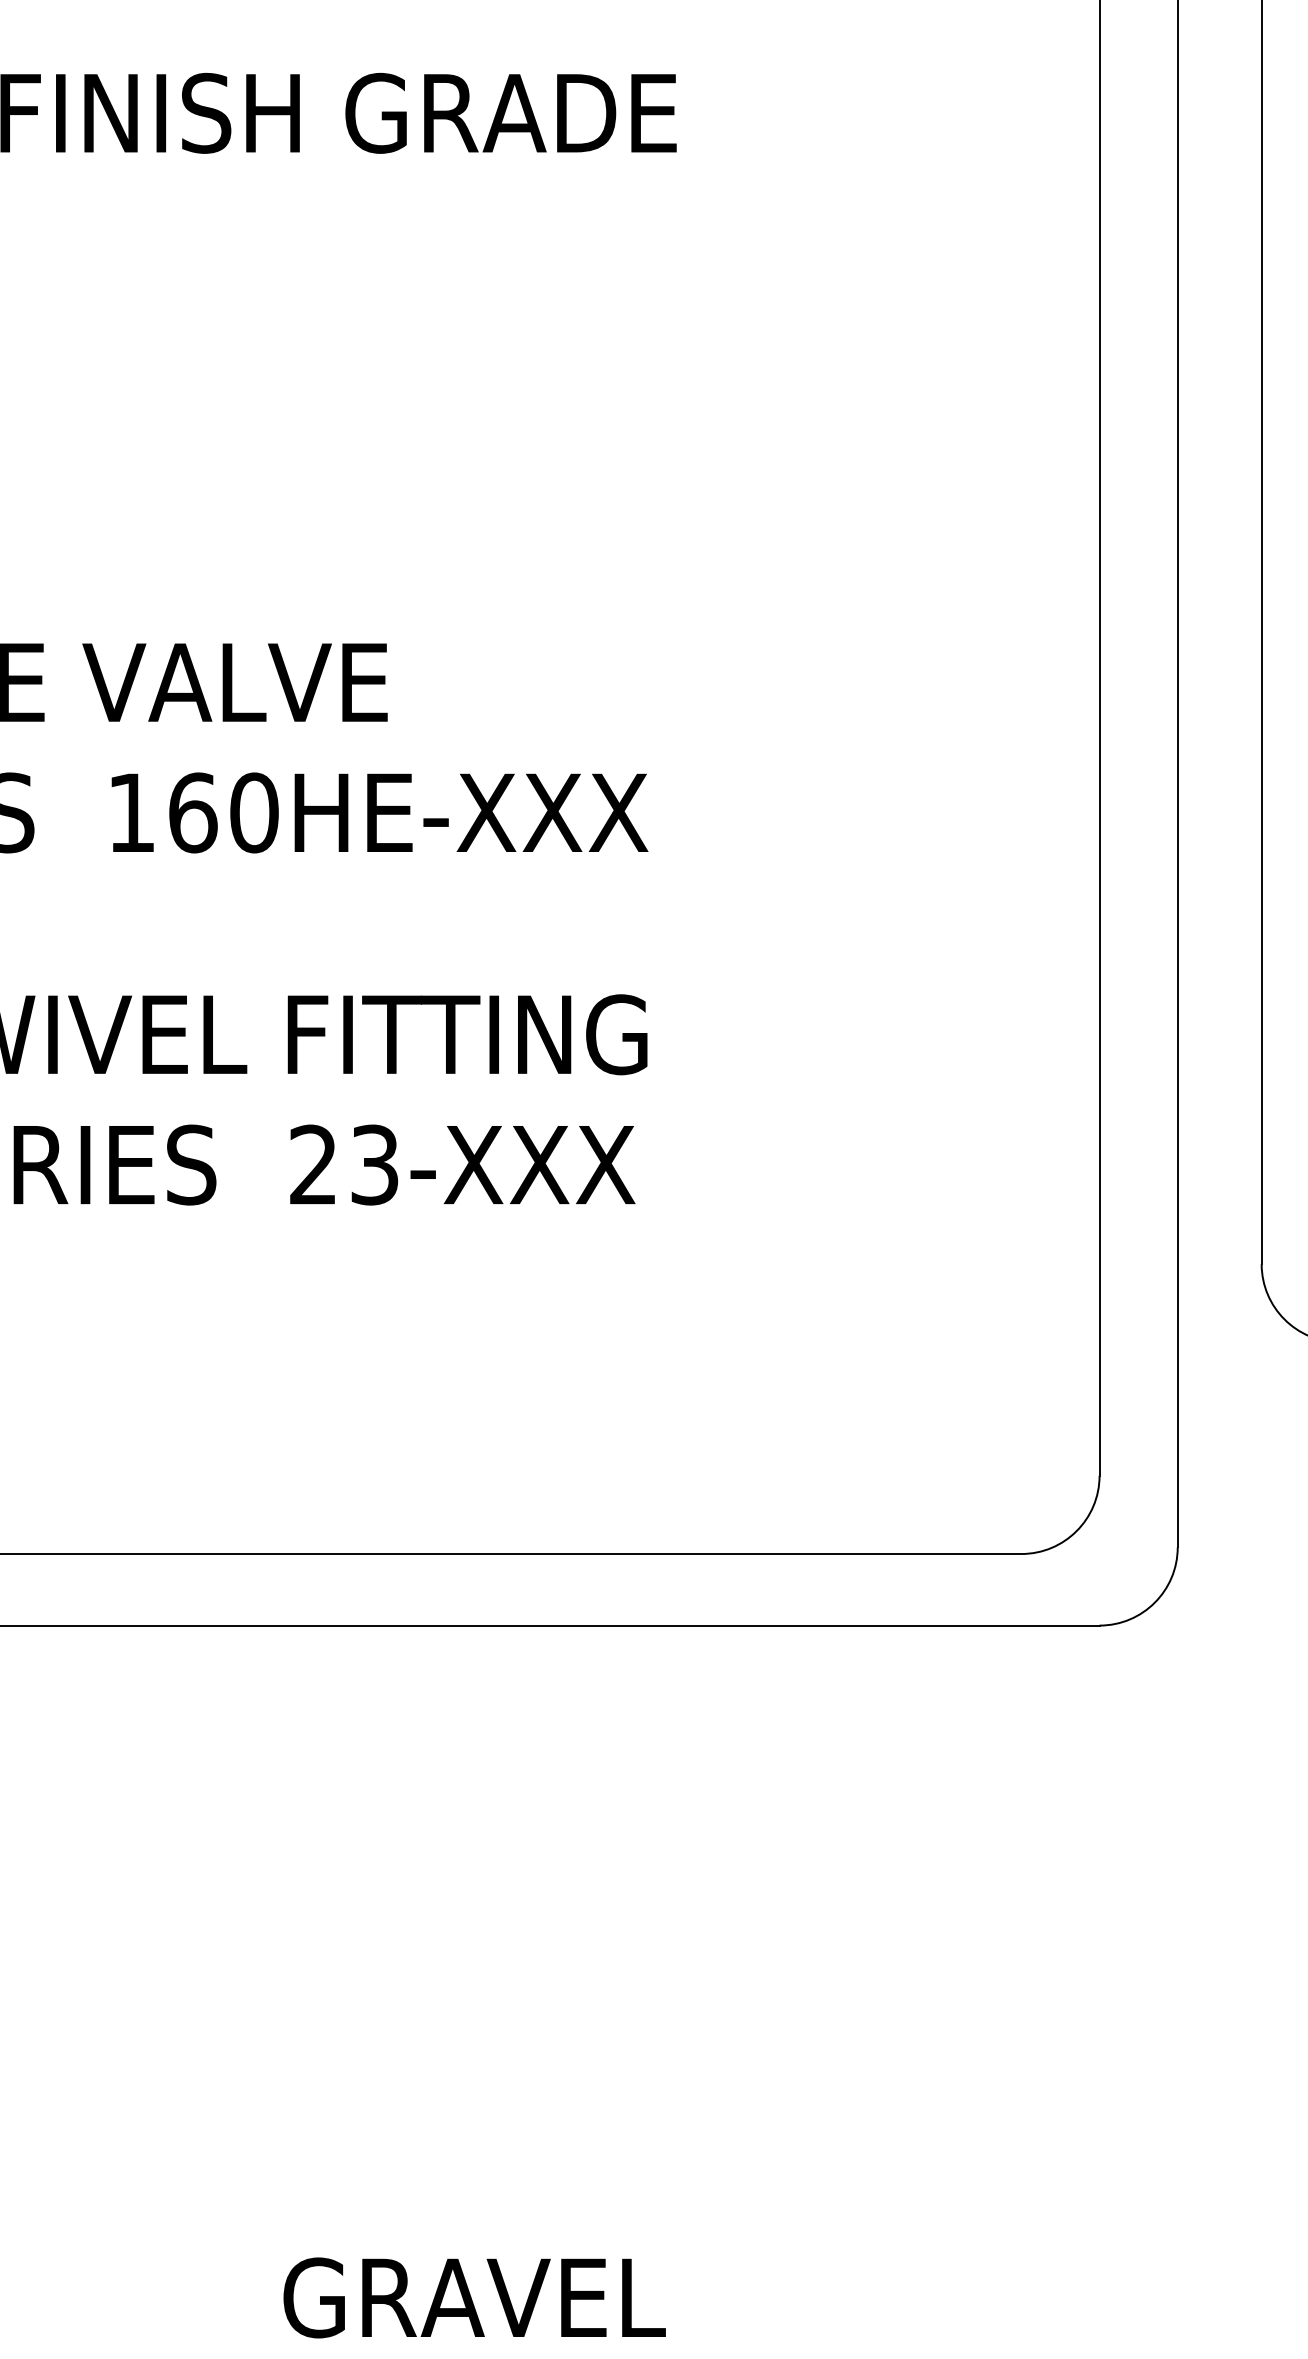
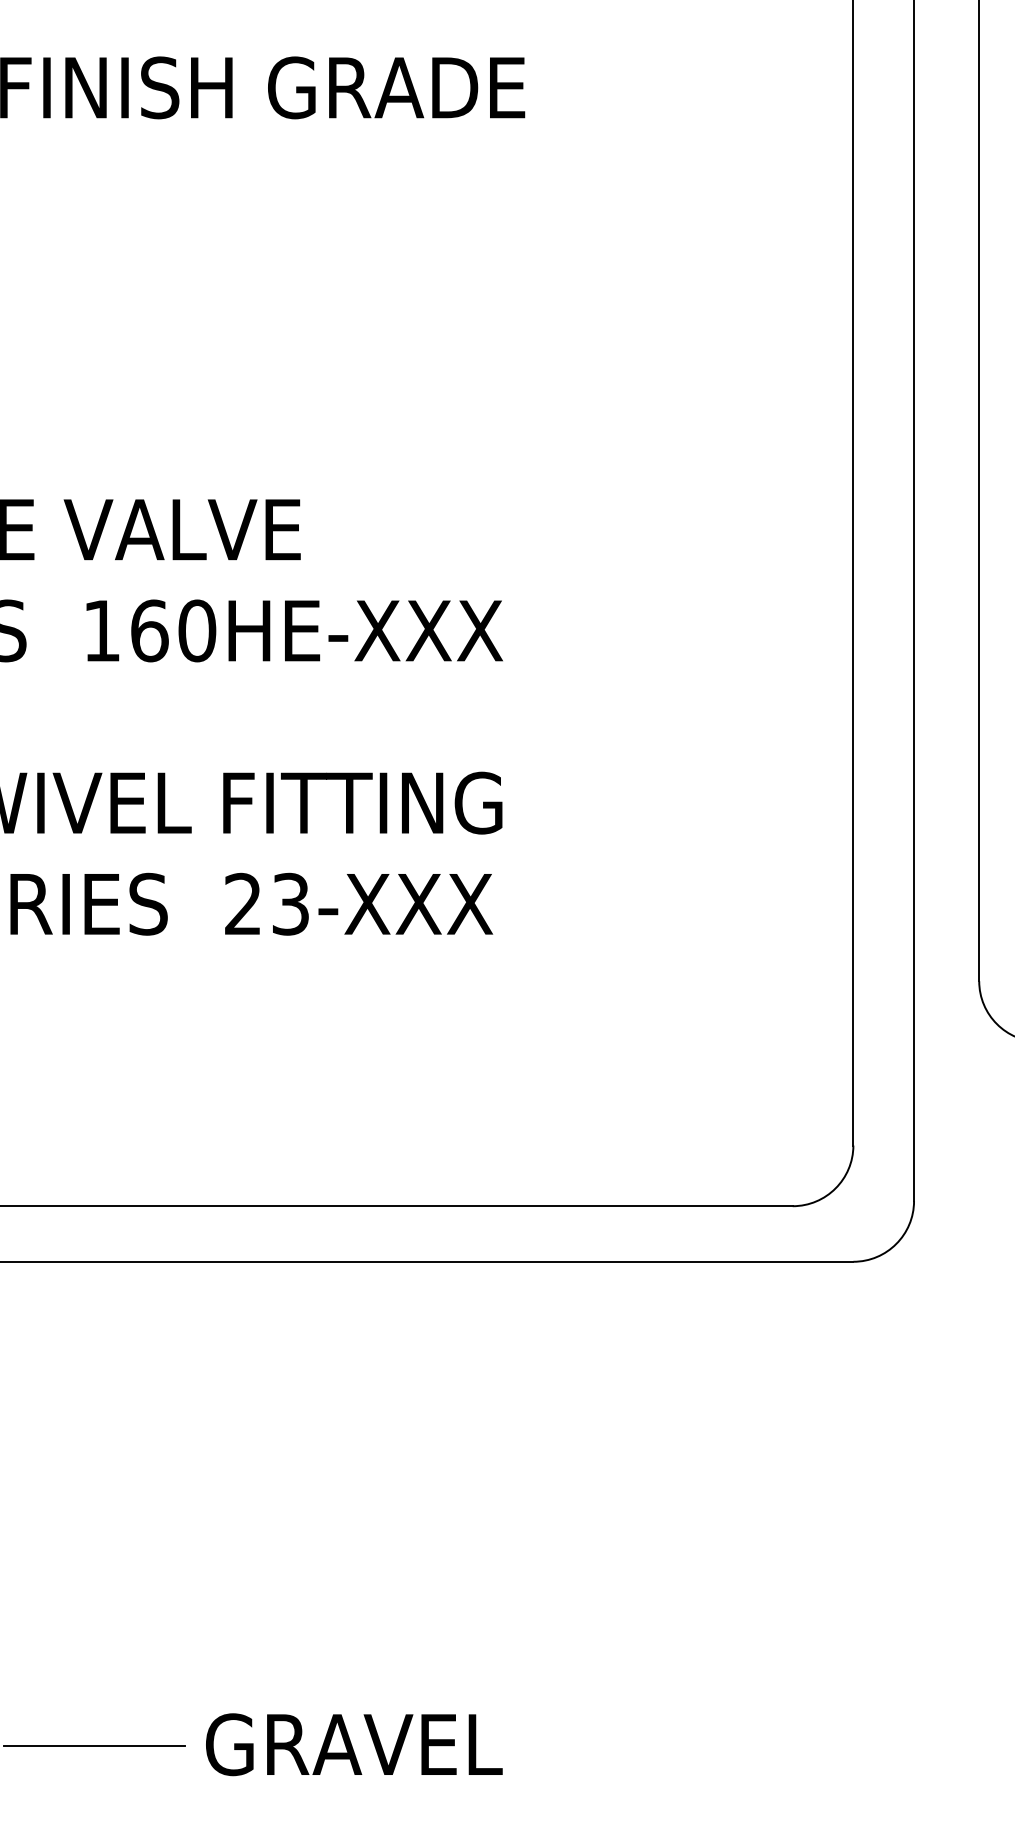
line: (121, 2248) -> (94, 1745), added
text: (474, 2297) -> (354, 1744), moved

